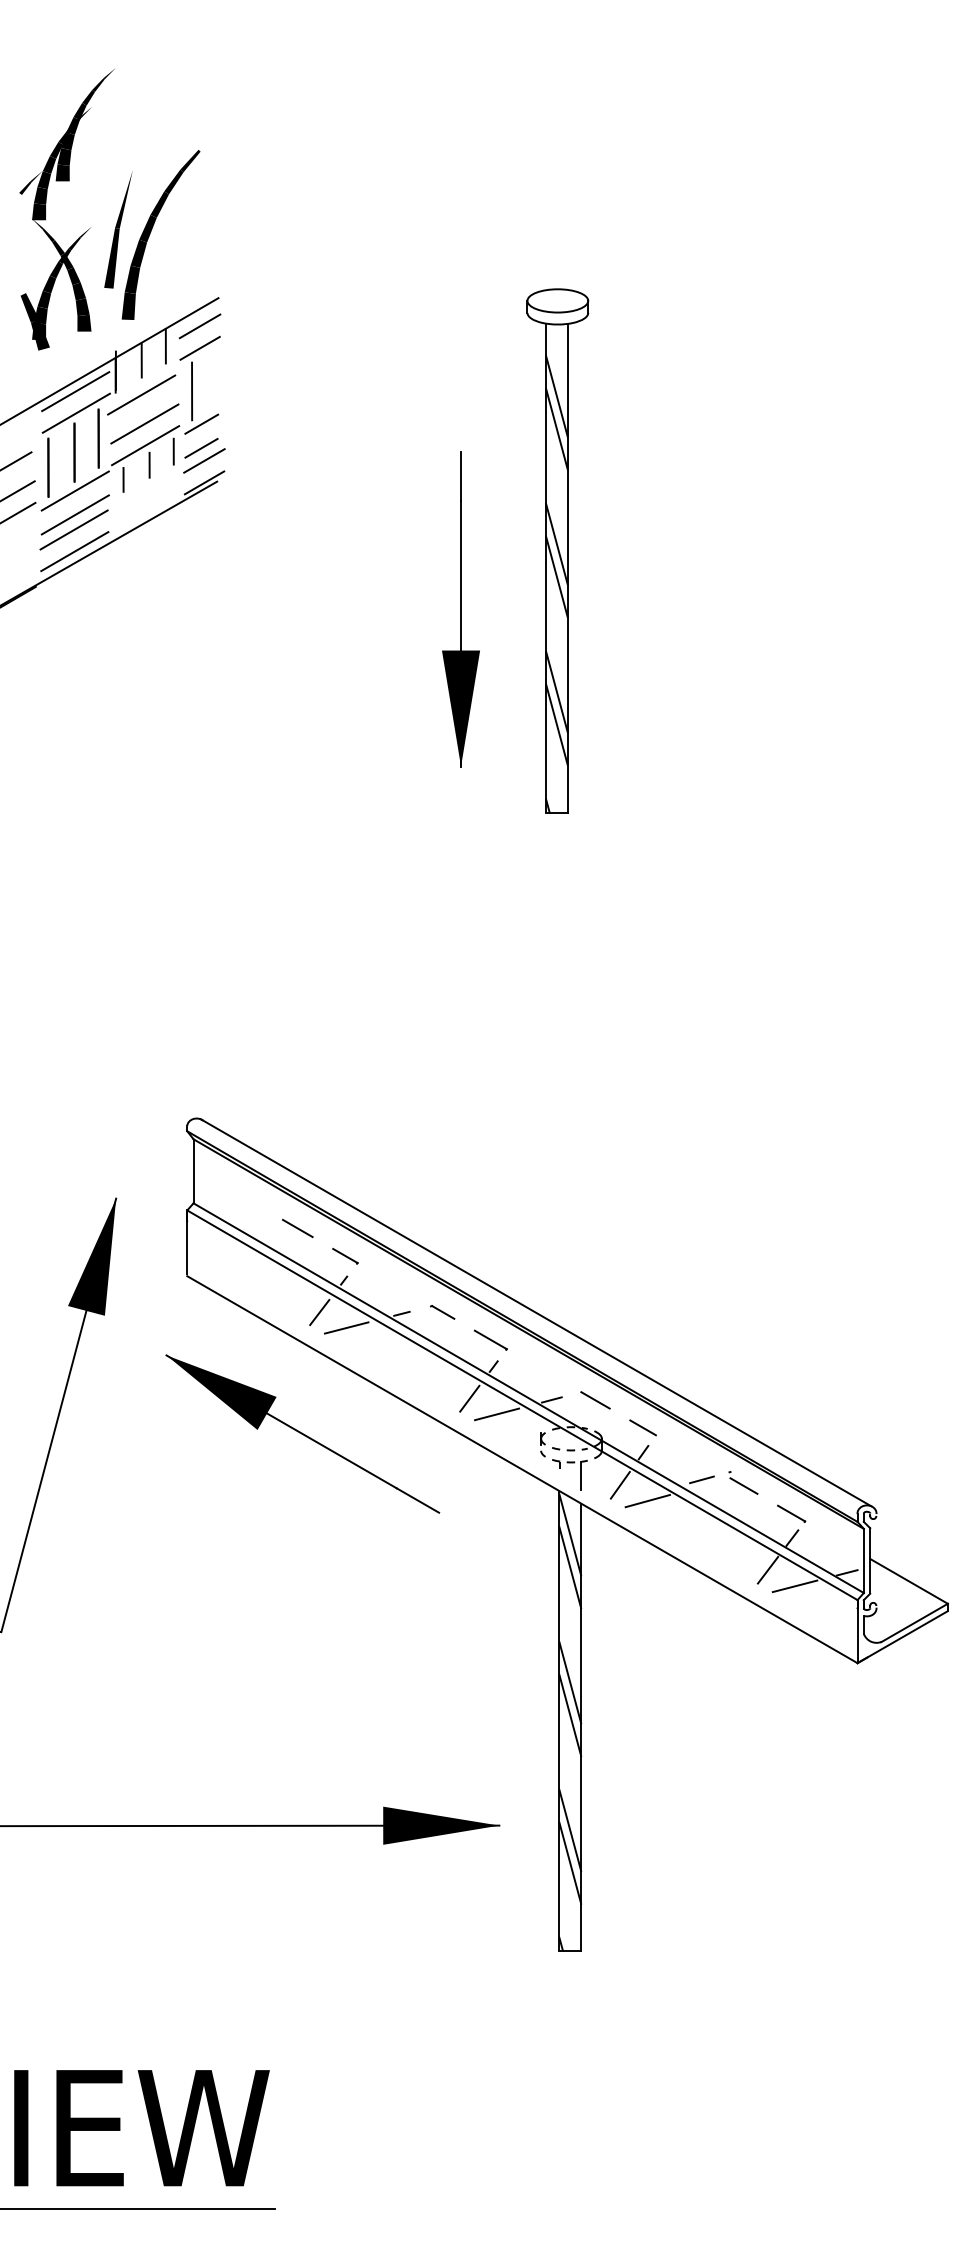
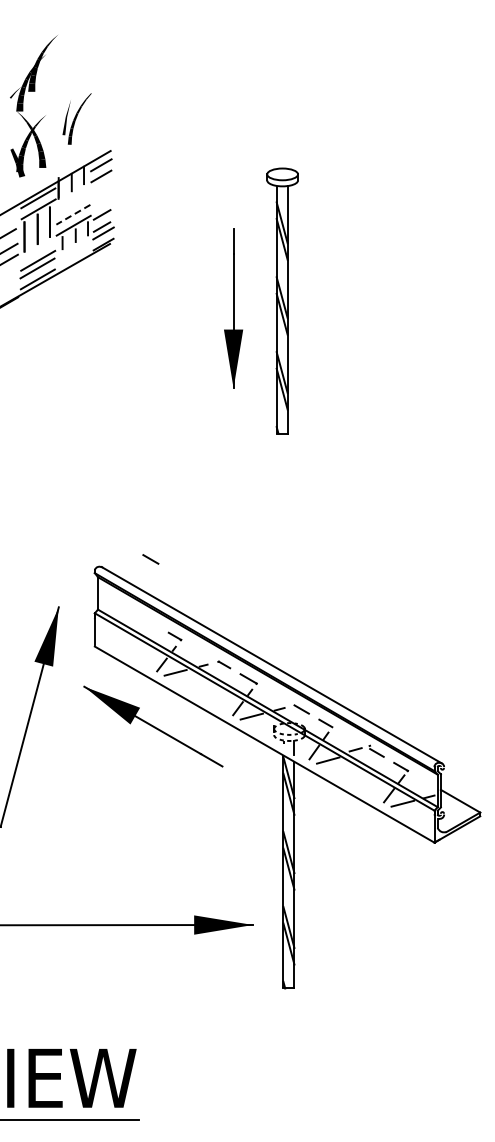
part: (151, 233) -> (76, 118), size x0.6
line: (192, 389) -> (97, 197), removed
line: (141, 395) -> (71, 200), removed
line: (145, 423) -> (73, 214), solid -> dashed
line: (76, 490) -> (38, 248), removed
part: (557, 549) -> (282, 300), moved
line: (297, 1228) -> (150, 559), moved

